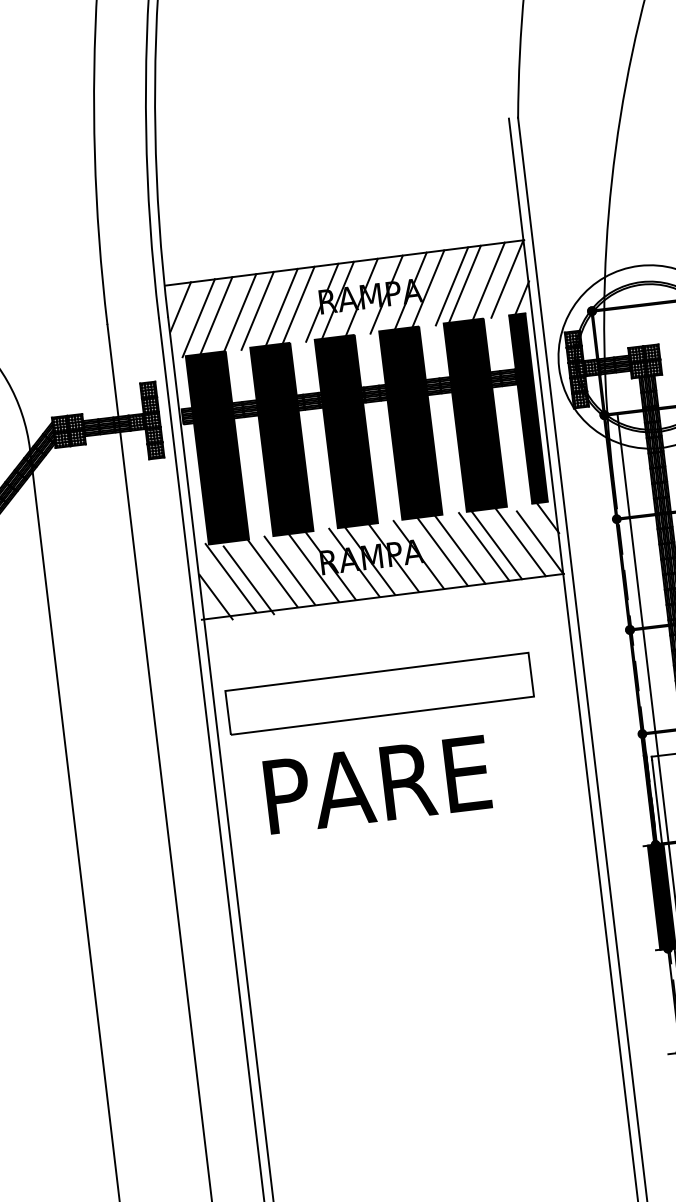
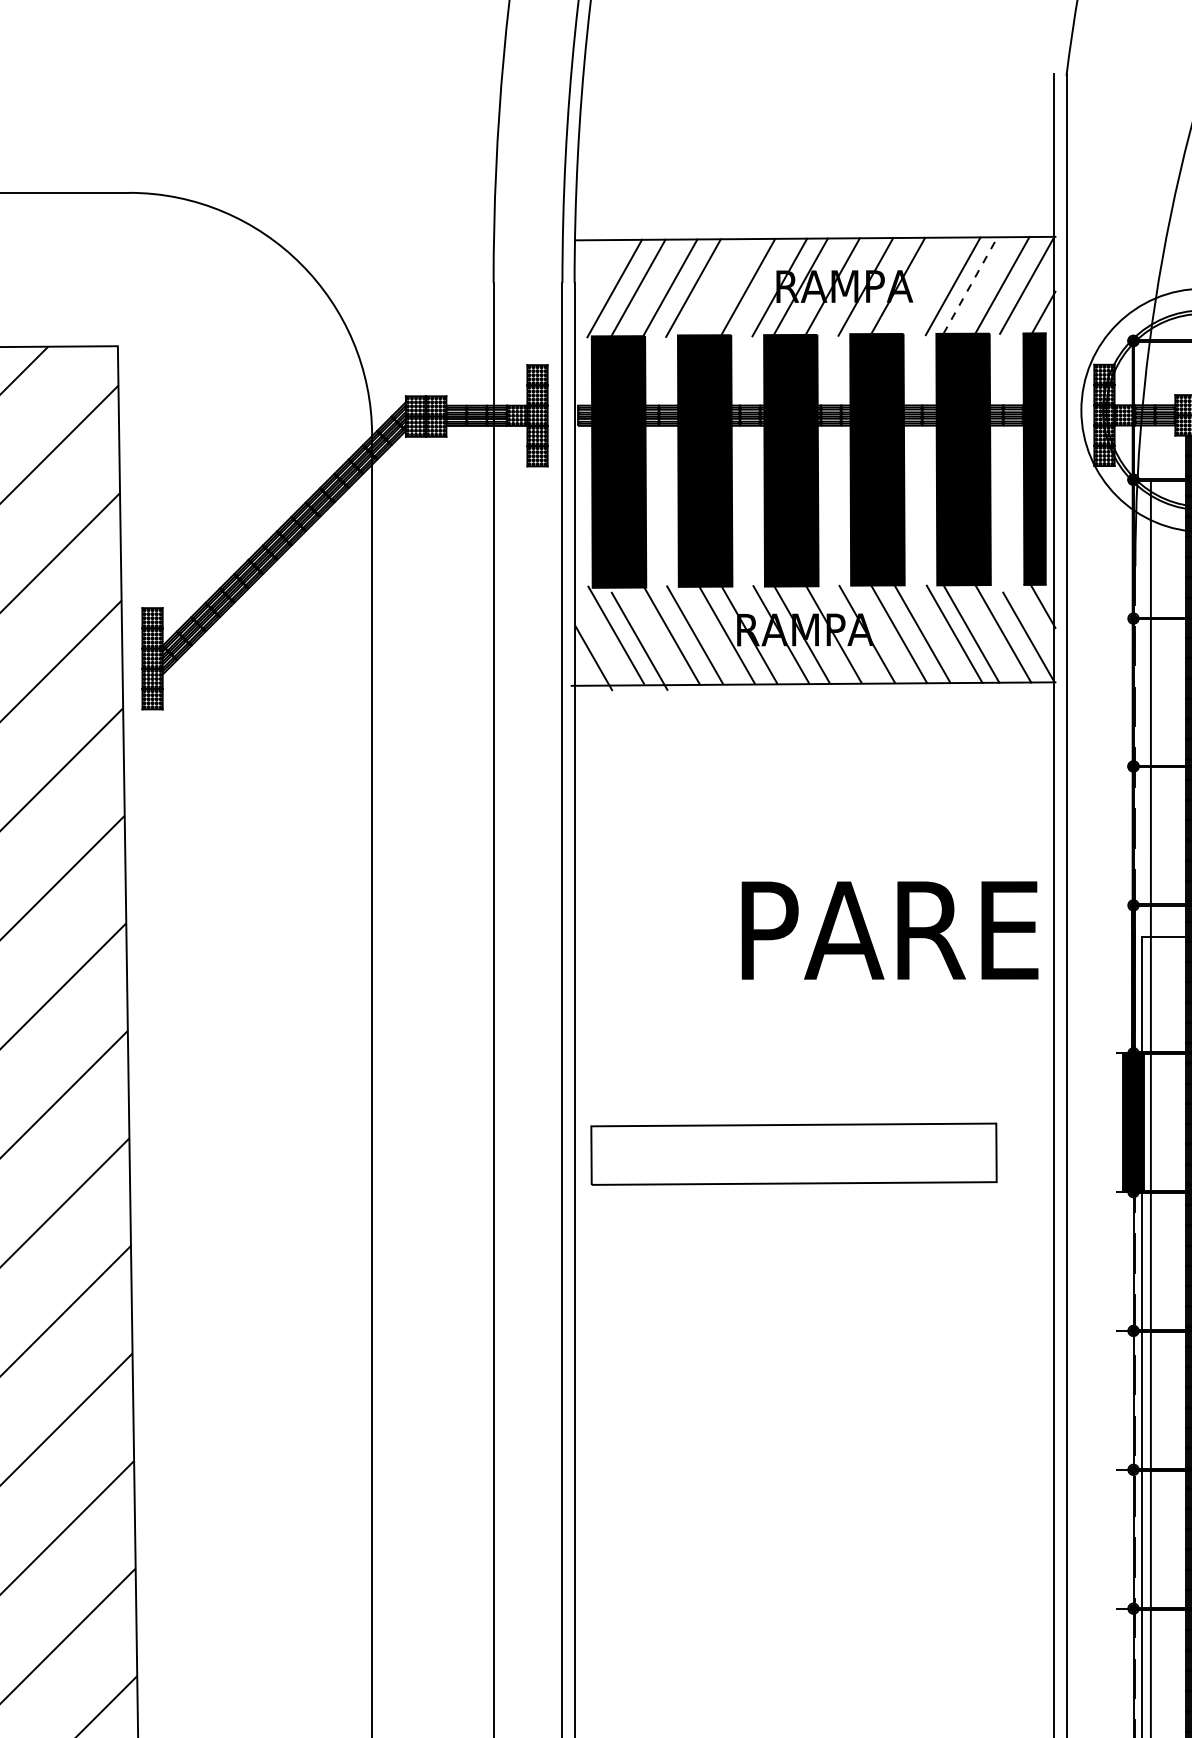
line: (464, 284) -> (970, 285), solid -> dashed
line: (428, 288) -> (921, 285), removed
line: (180, 306) -> (592, 270), removed
line: (281, 307) -> (725, 287), removed
part: (379, 693) -> (793, 1153), moved
text: (377, 784) -> (889, 930), moved

